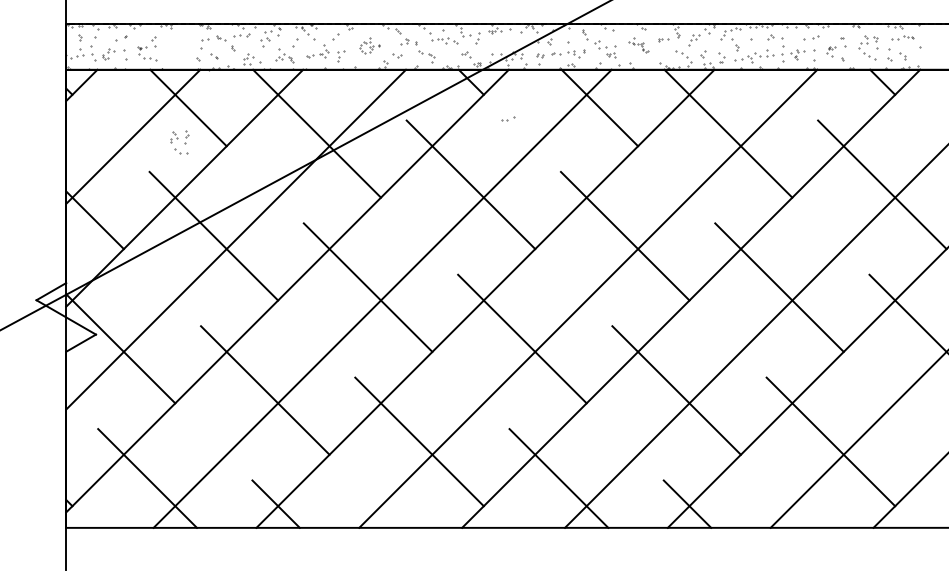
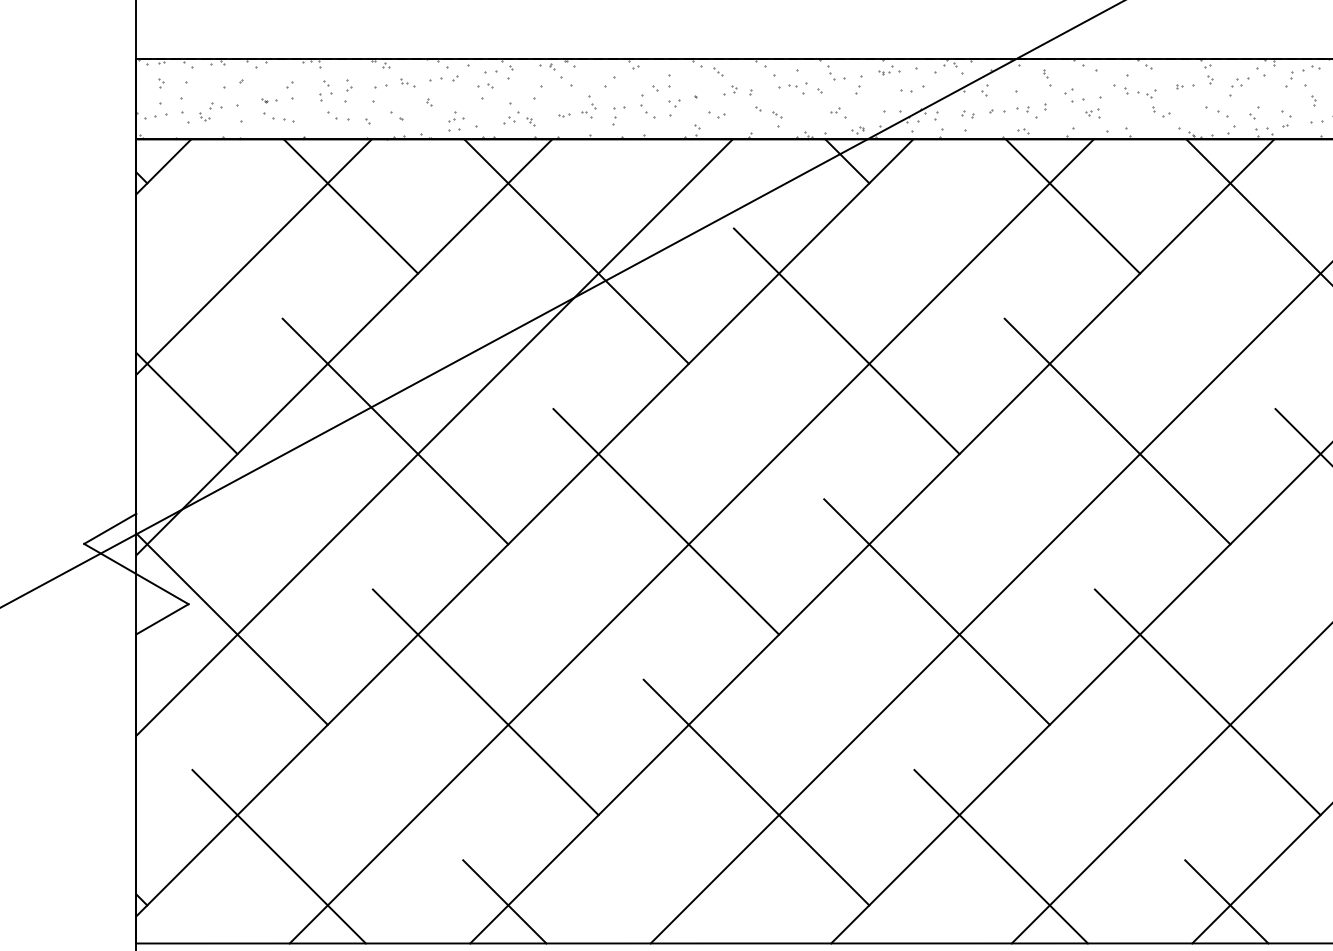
part: (369, 45) -> (668, 96), size x1.67
part: (638, 45) -> (1140, 96), size x1.67
part: (508, 118) -> (912, 88), moved
part: (179, 142) -> (335, 100), moved

